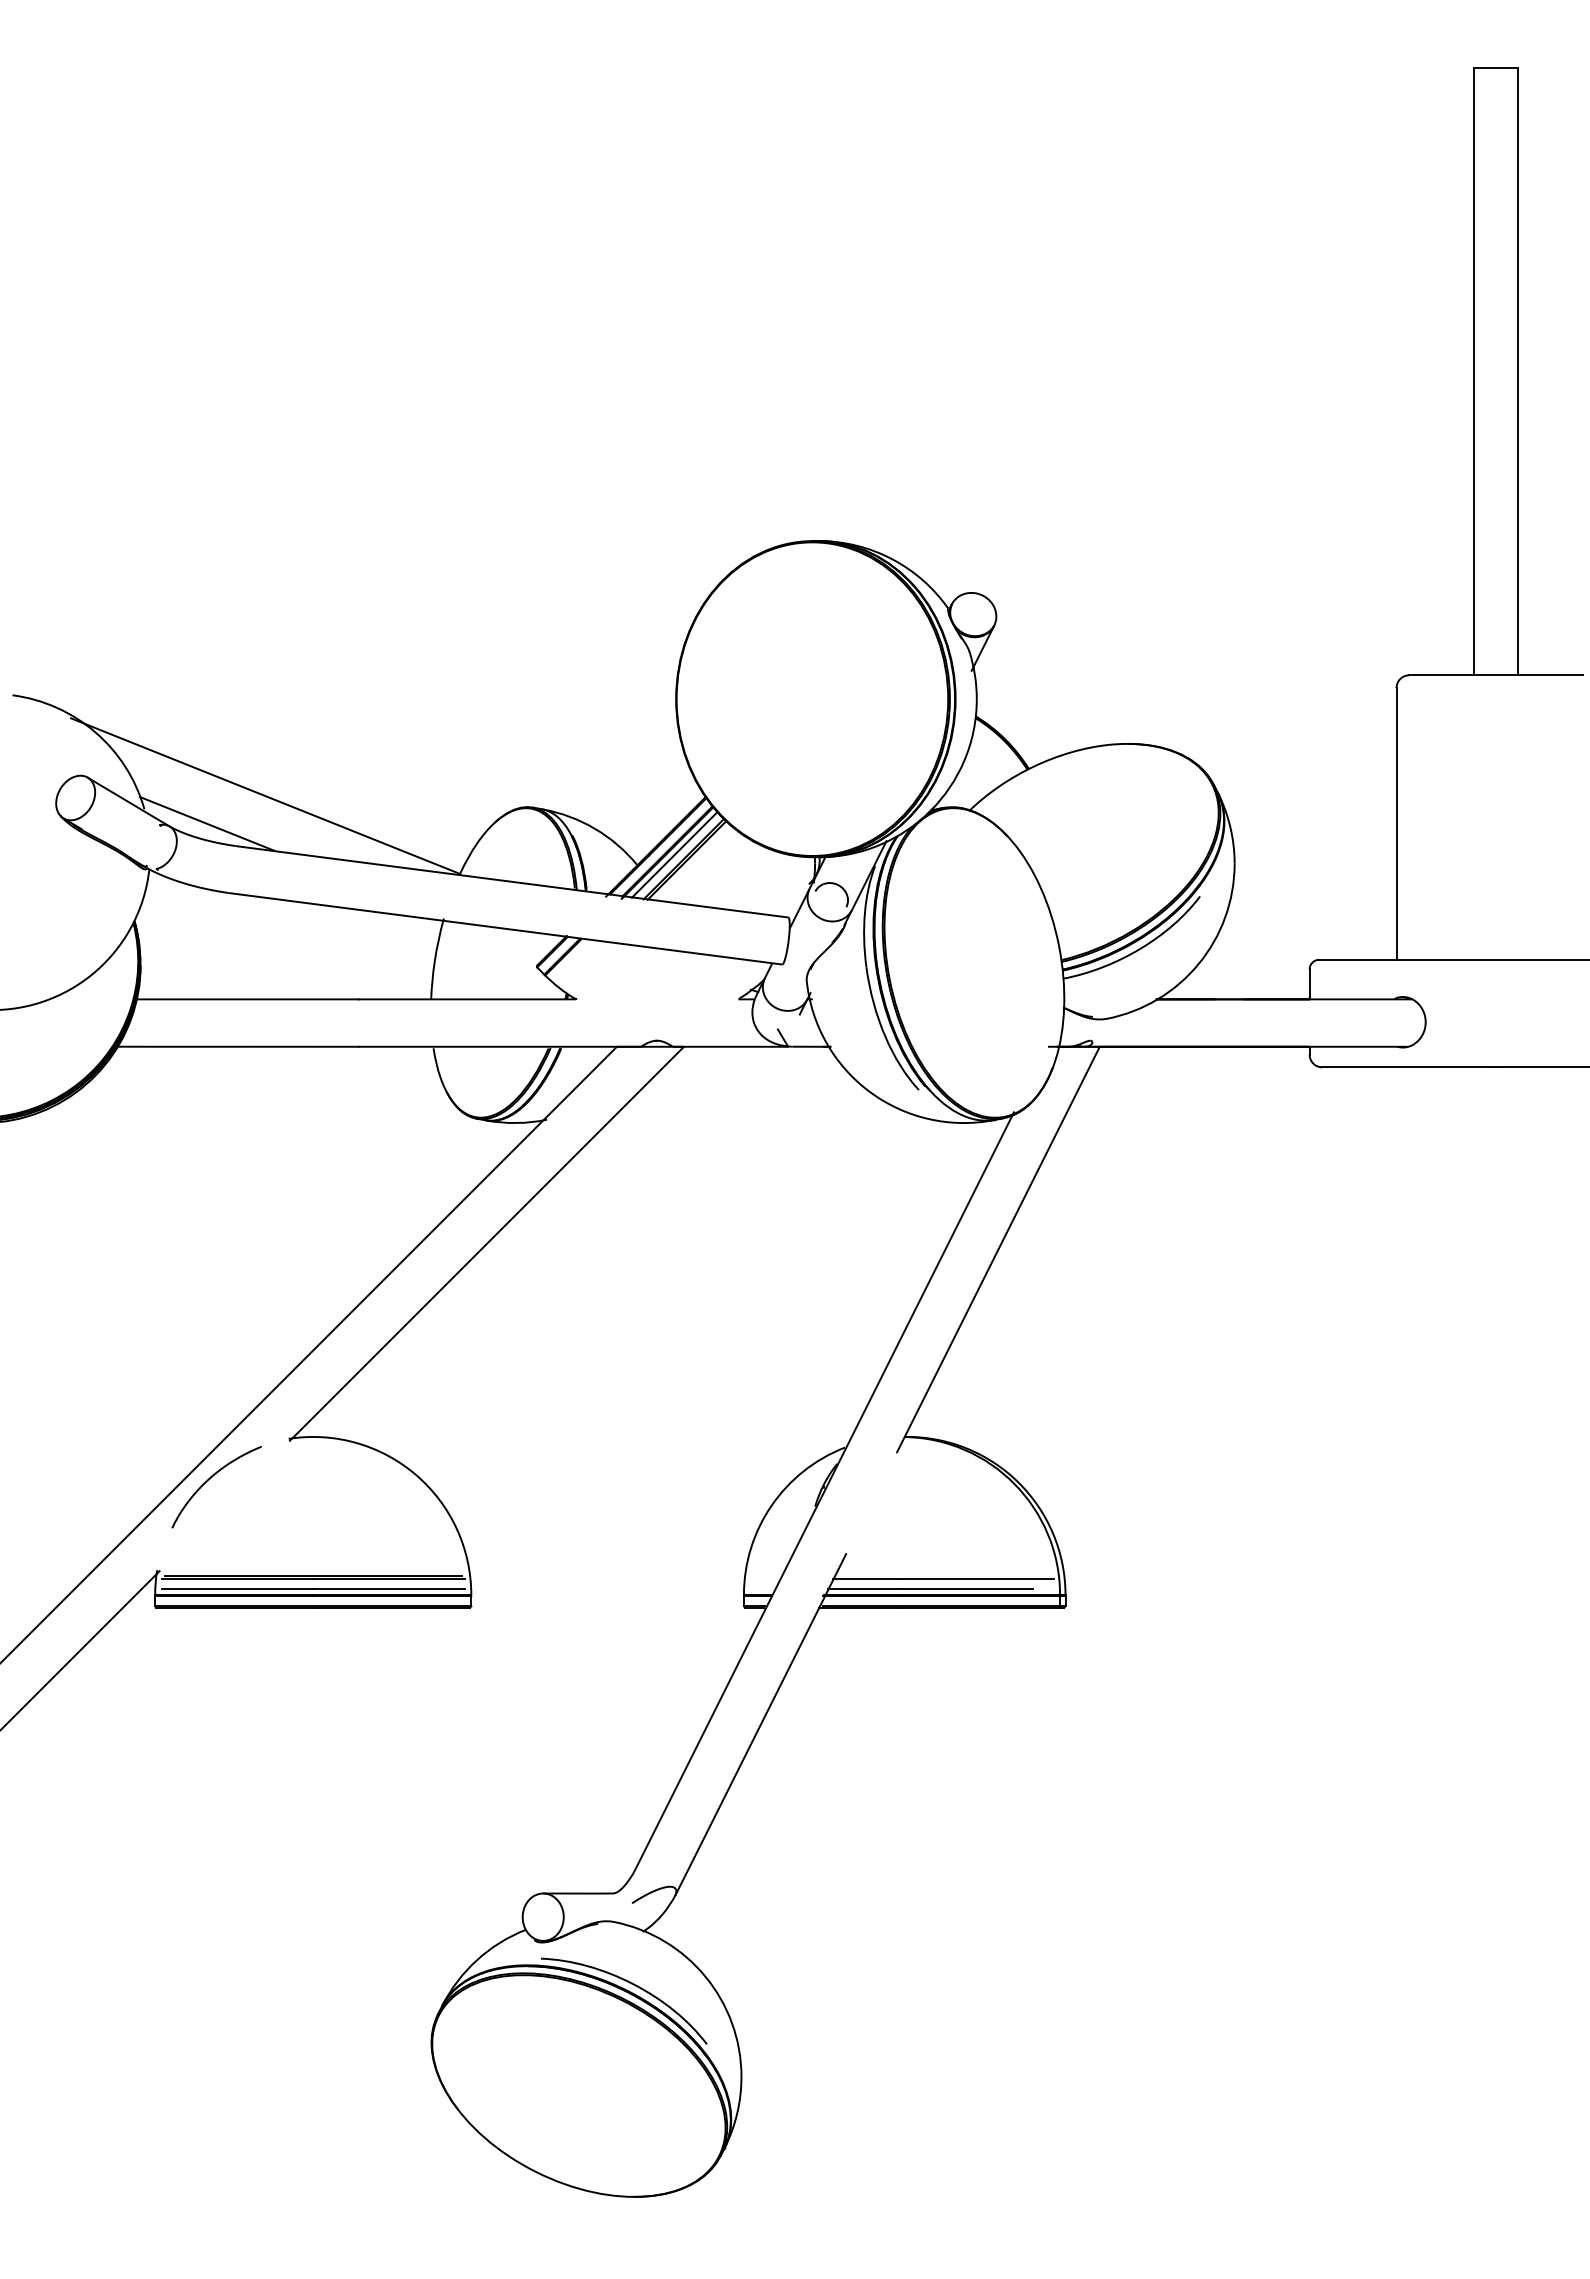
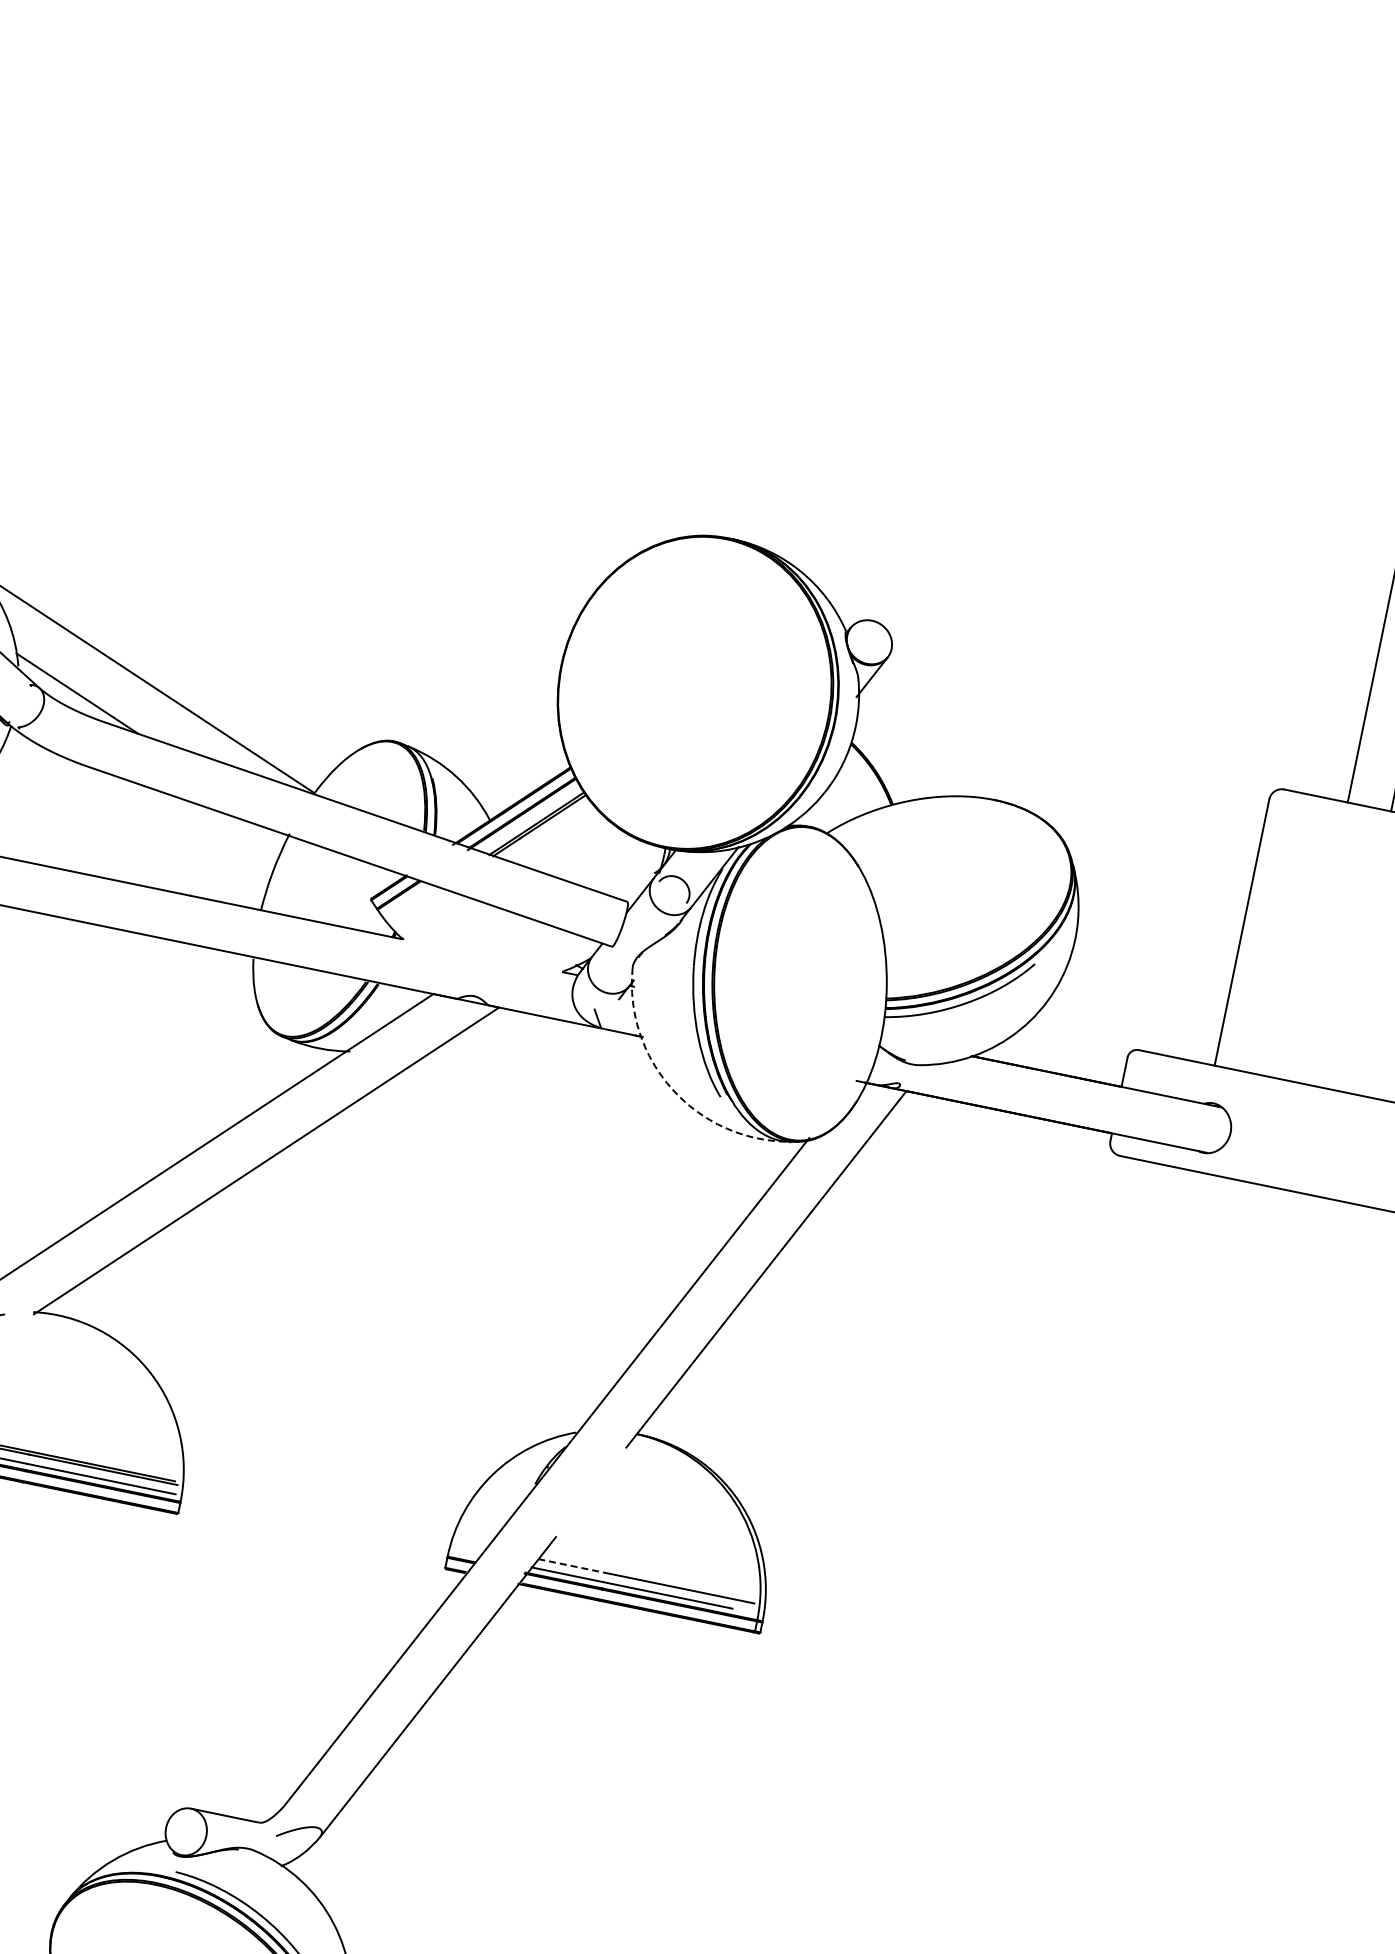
line: (674, 854) -> (528, 817), removed
arc: (869, 1091) -> (671, 1088), solid -> dashed
line: (868, 1579) -> (572, 1566), solid -> dashed

